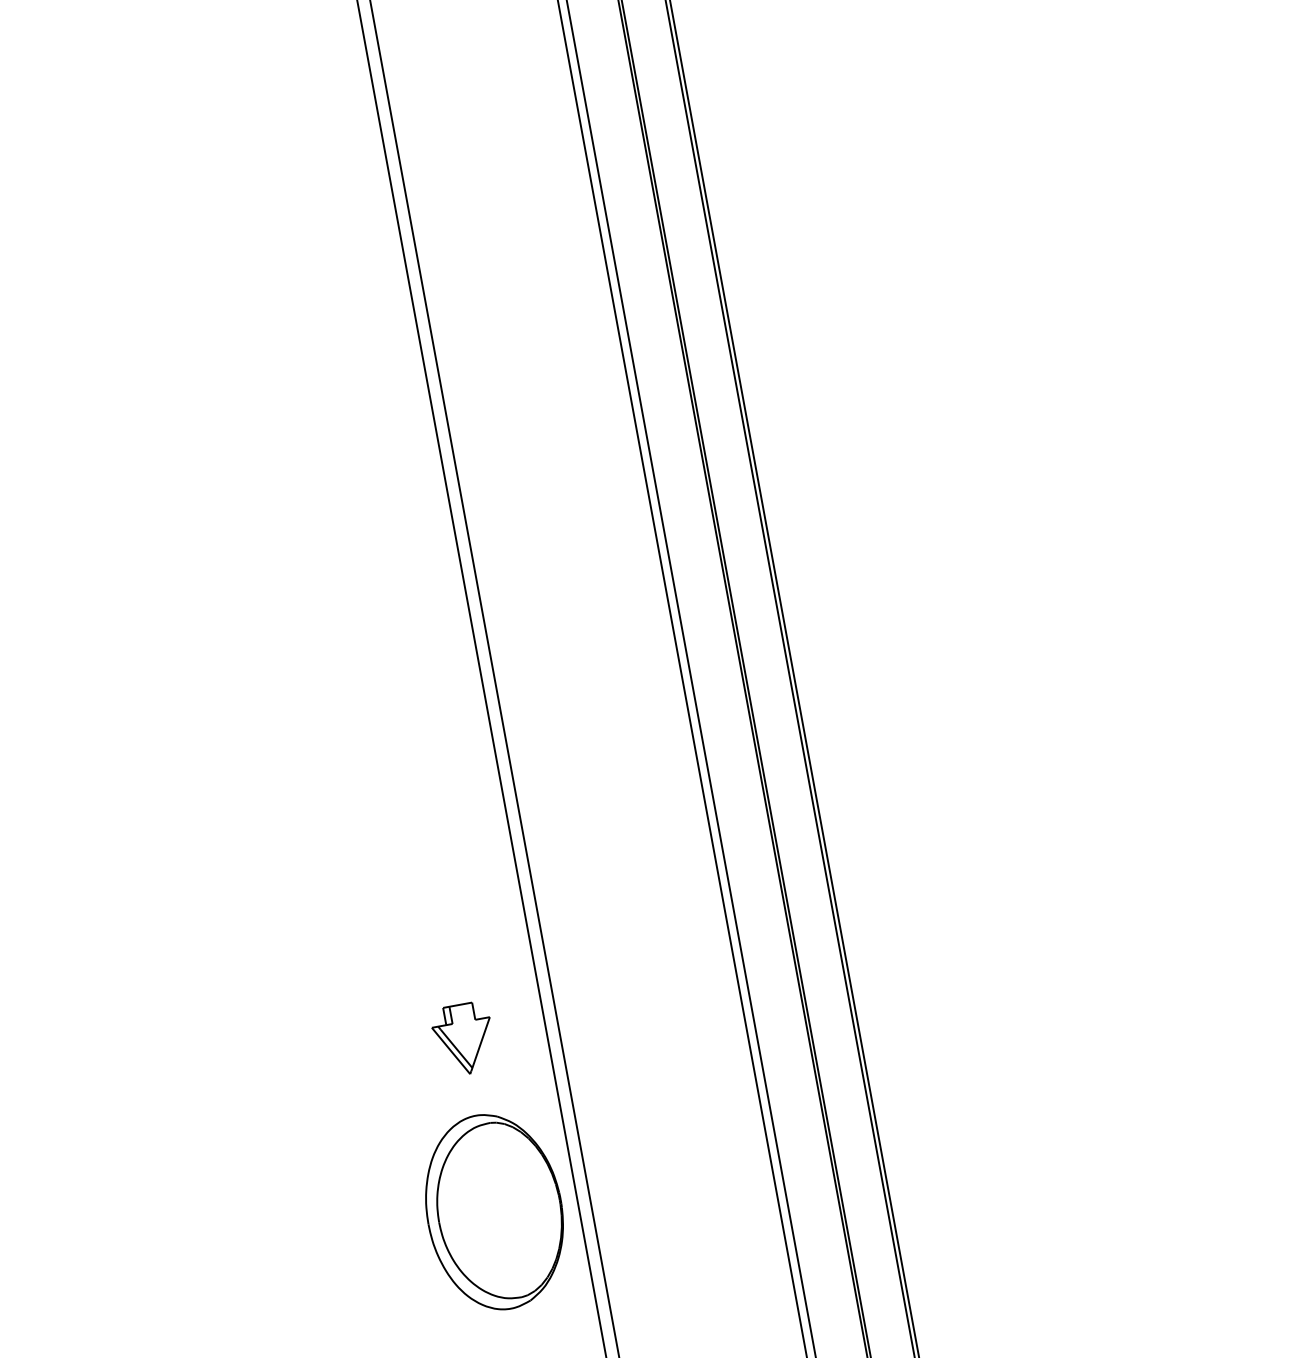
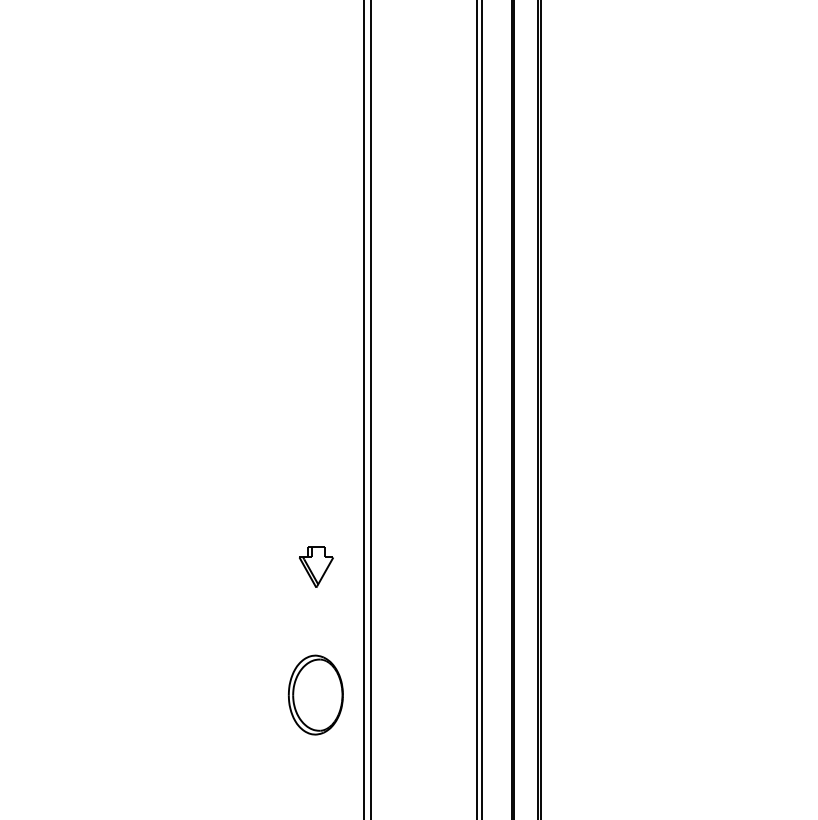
part: (463, 1037) -> (316, 566), moved
part: (493, 1210) -> (315, 694), size x0.7

